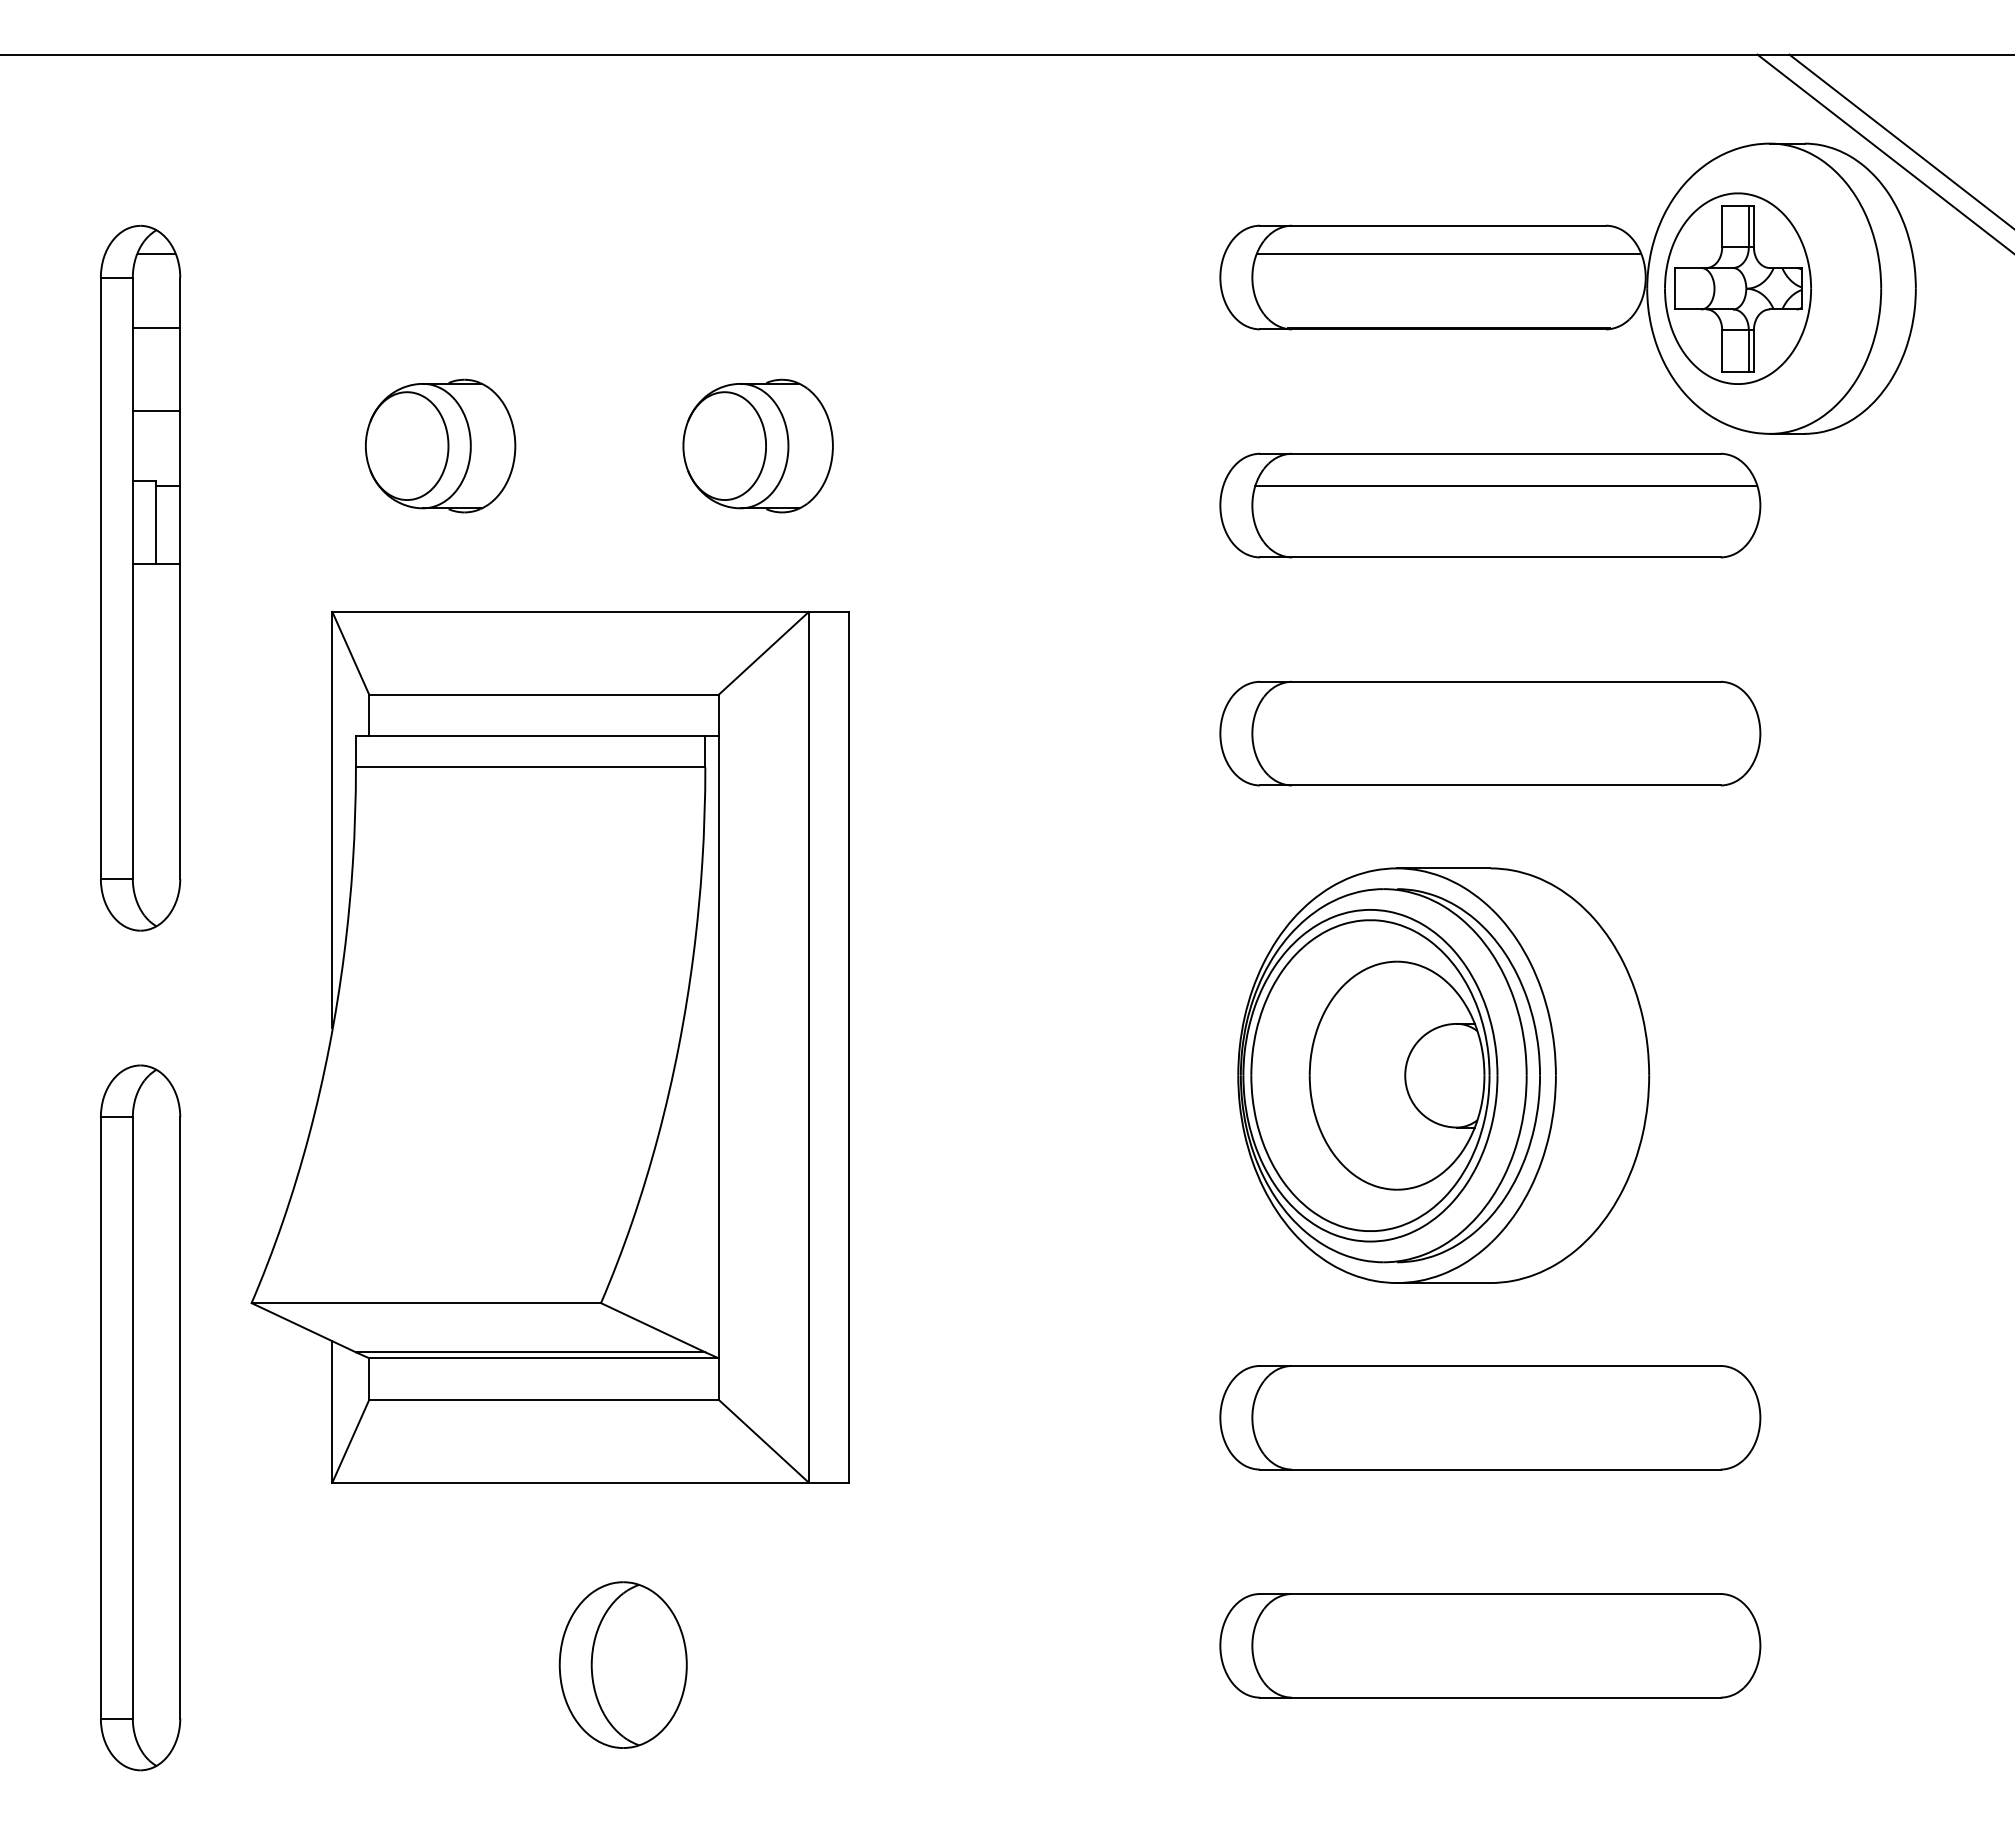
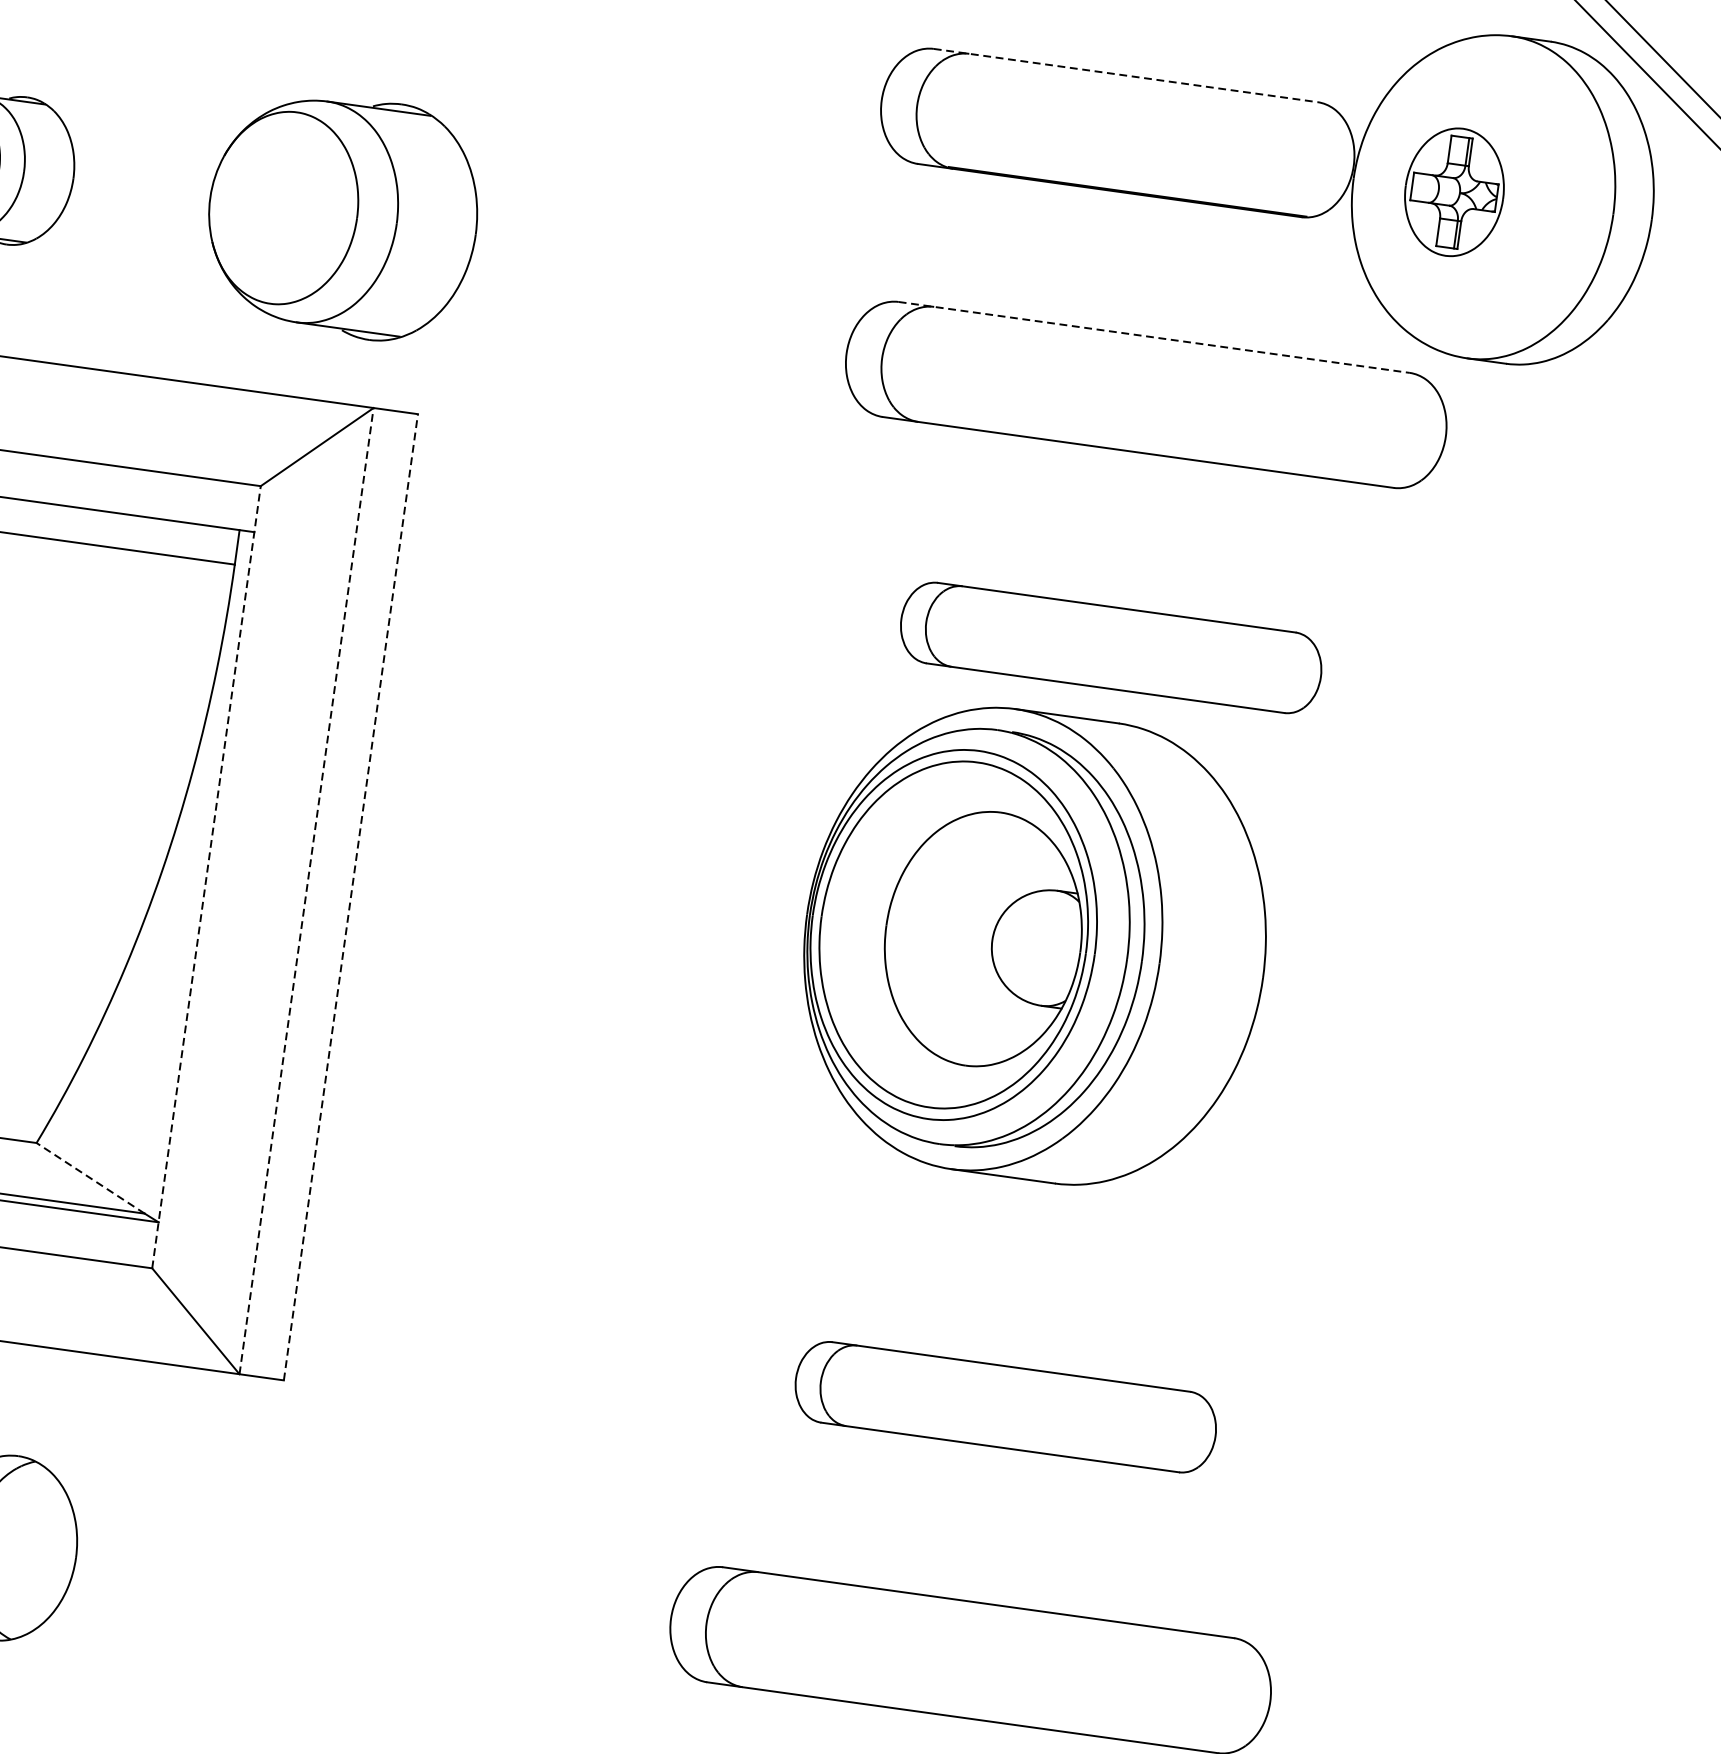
line: (1433, 225) -> (1126, 75), solid -> dashed
line: (1448, 253) -> (1138, 108), removed
part: (1737, 288) -> (1453, 192), size x0.6
part: (757, 445) -> (342, 215), size x1.6
line: (1490, 453) -> (1154, 337), solid -> dashed
line: (1506, 485) -> (1167, 375), removed
part: (1490, 733) -> (1111, 647), size x0.7
line: (718, 1046) -> (206, 876), solid -> dashed
line: (808, 1046) -> (306, 890), solid -> dashed
line: (848, 1046) -> (350, 896), solid -> dashed
part: (1443, 1075) -> (1034, 946), moved
line: (653, 1327) -> (91, 1178), solid -> dashed
part: (1490, 1417) -> (1005, 1406), size x0.7

